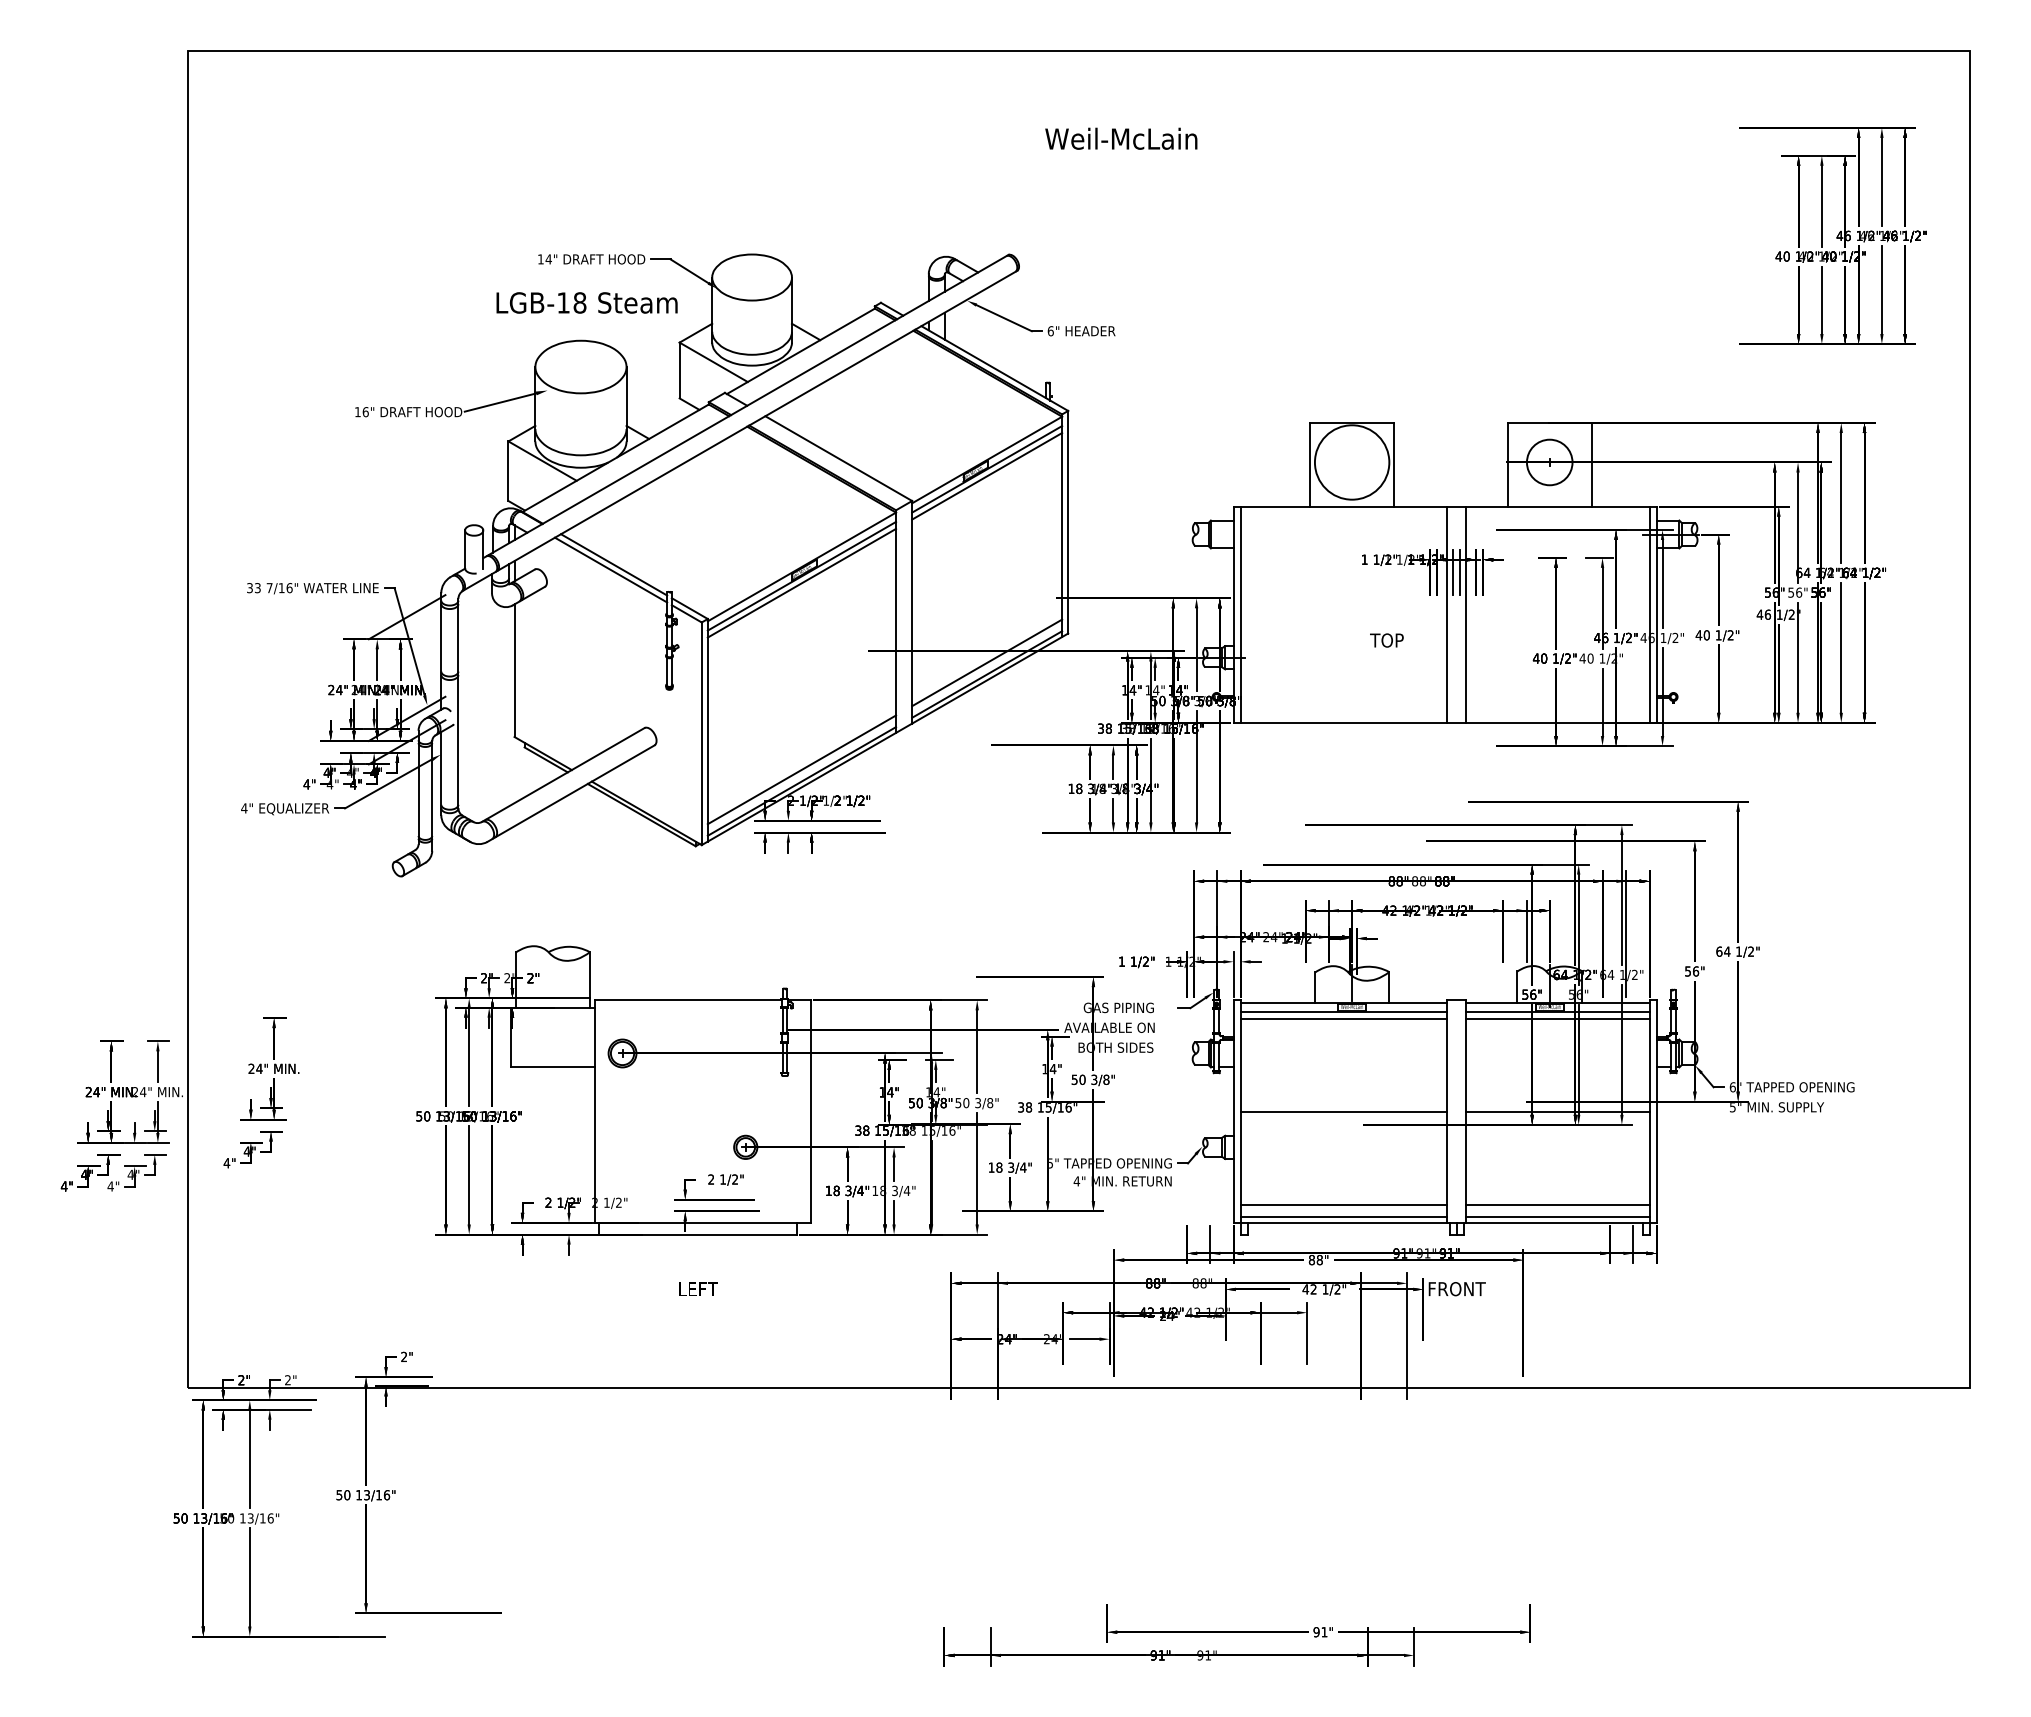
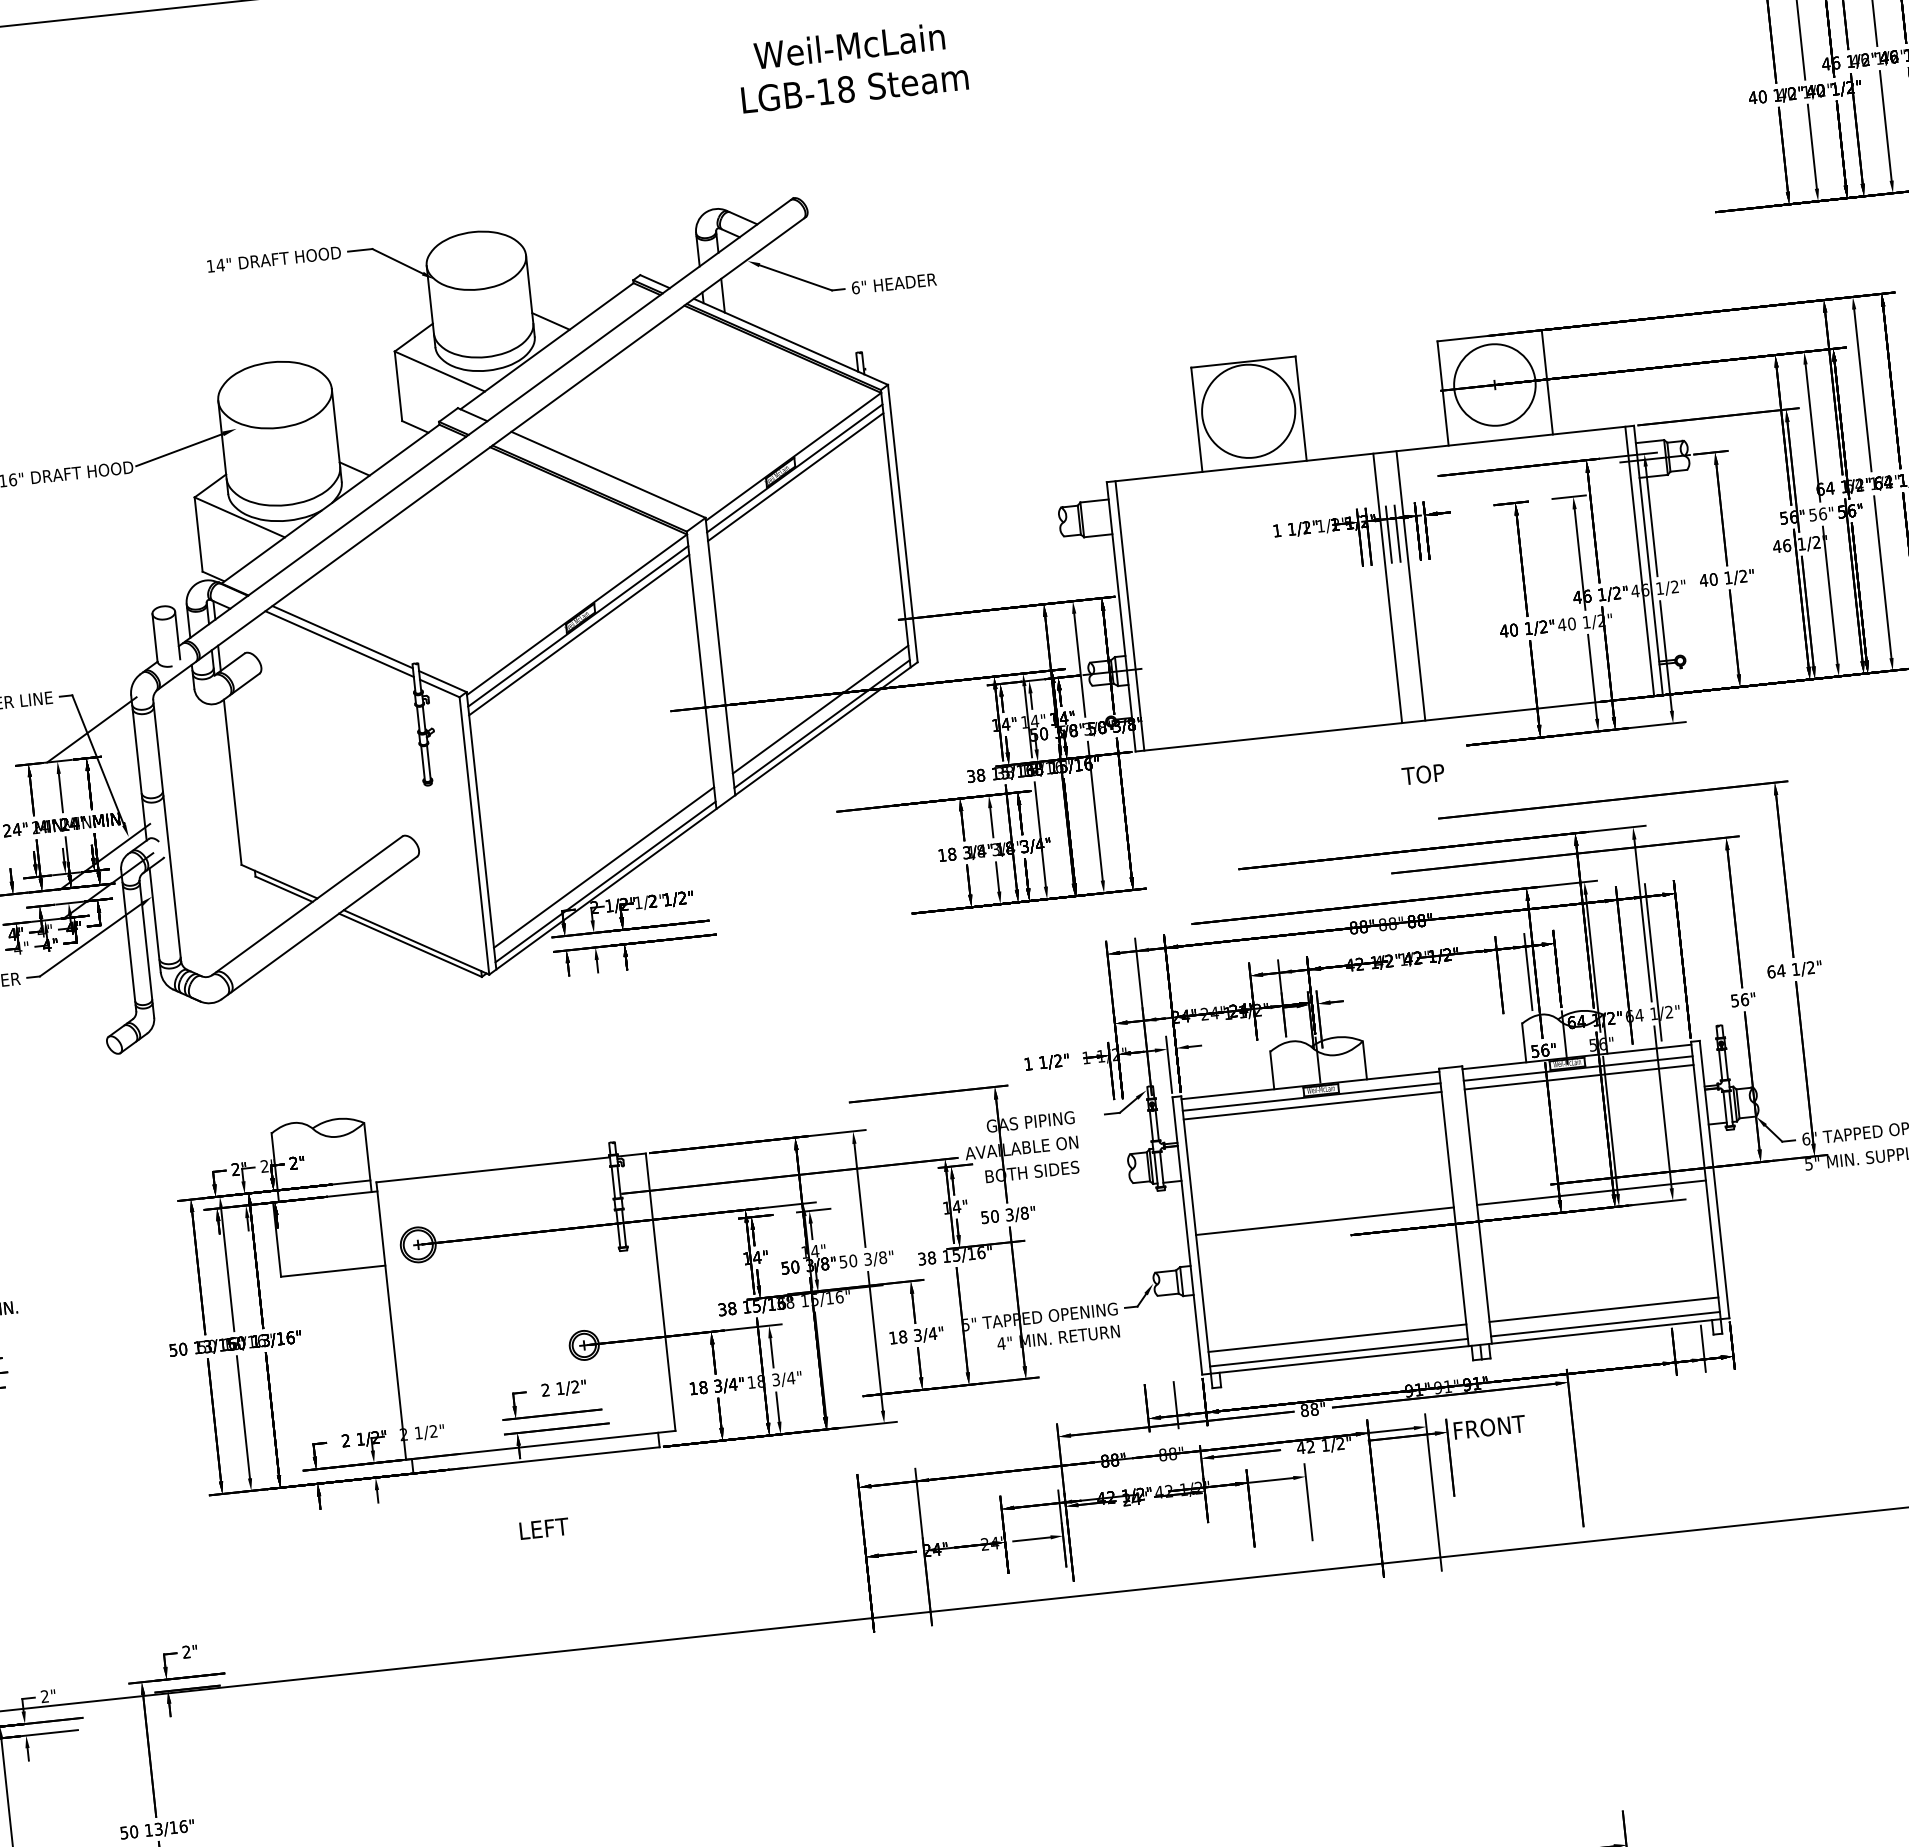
text: (1121, 138) -> (849, 45), moved
text: (586, 302) -> (854, 88), moved
circle: (1549, 462) -> (1494, 385), size x1.43
text: (1386, 640) -> (1422, 774), moved

